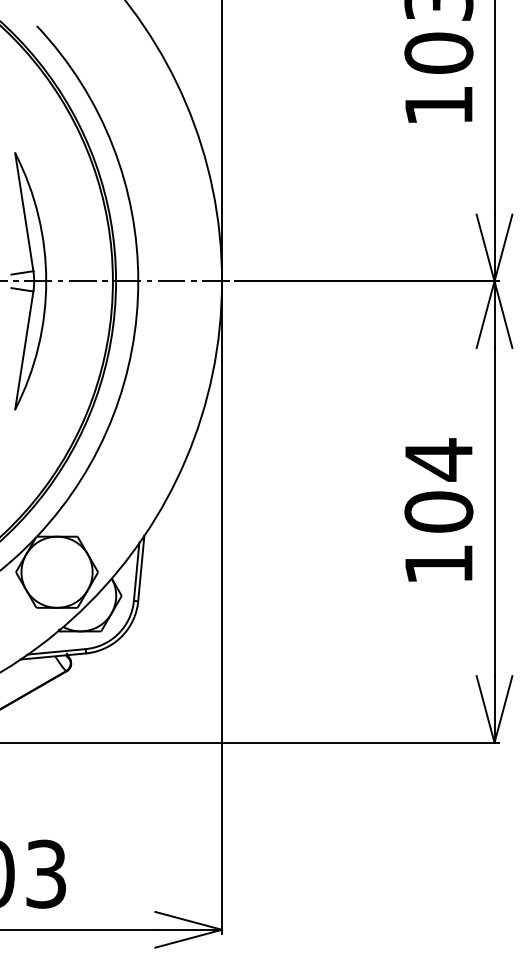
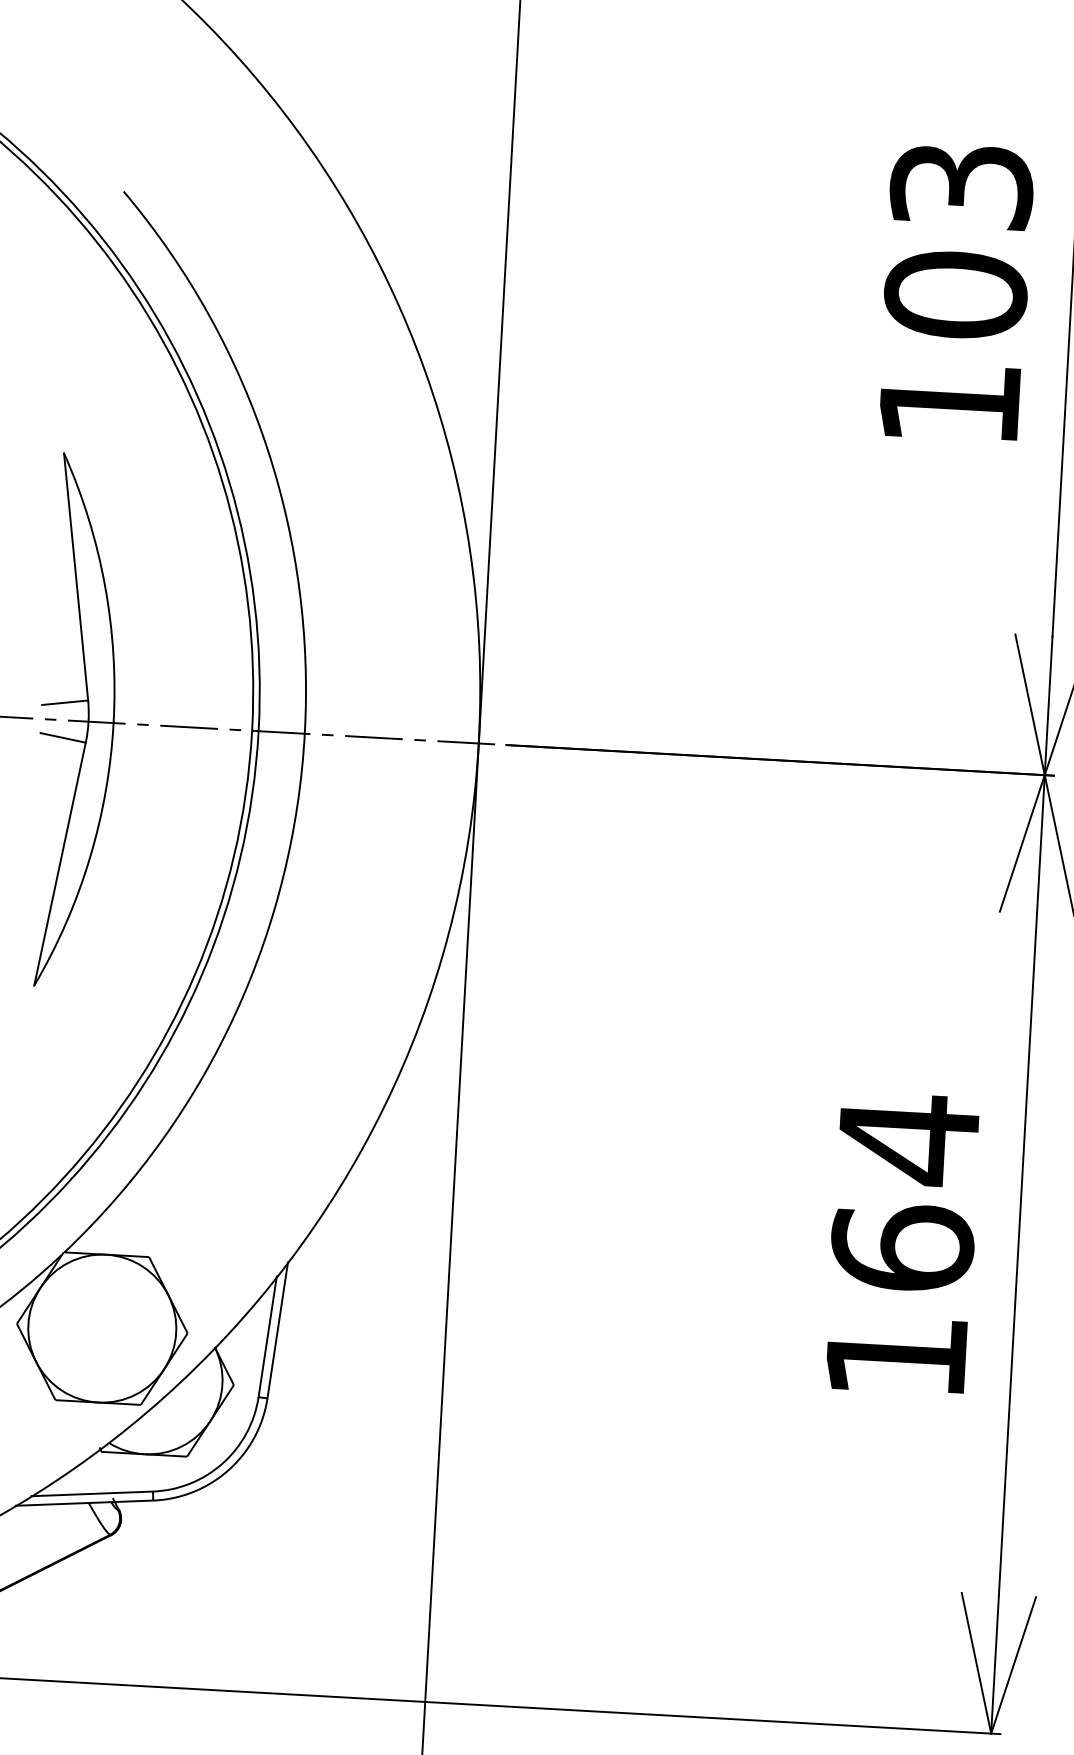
text: (438, 511) -> (901, 1246), 104 -> 164

